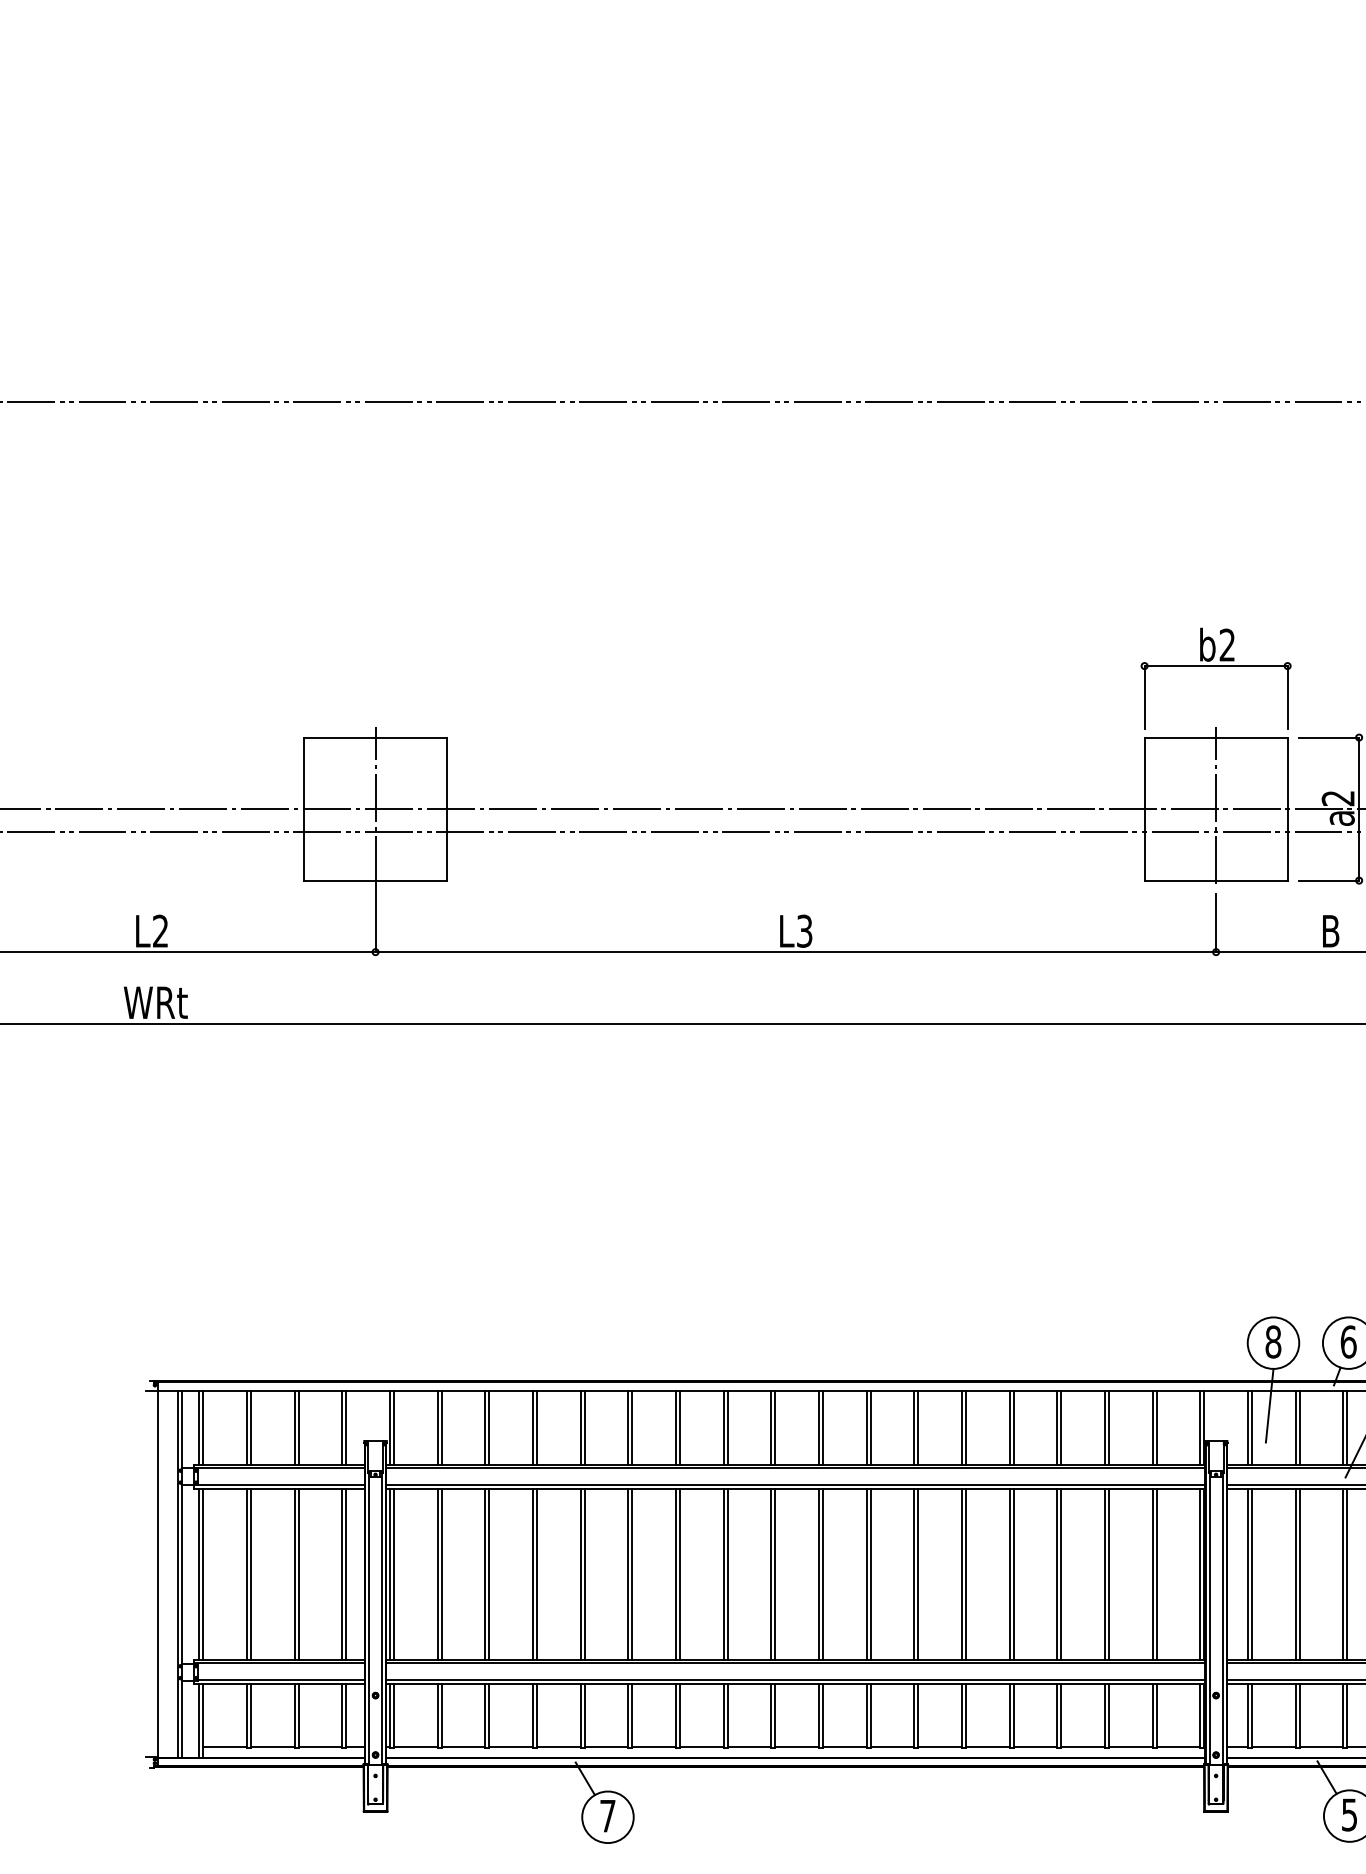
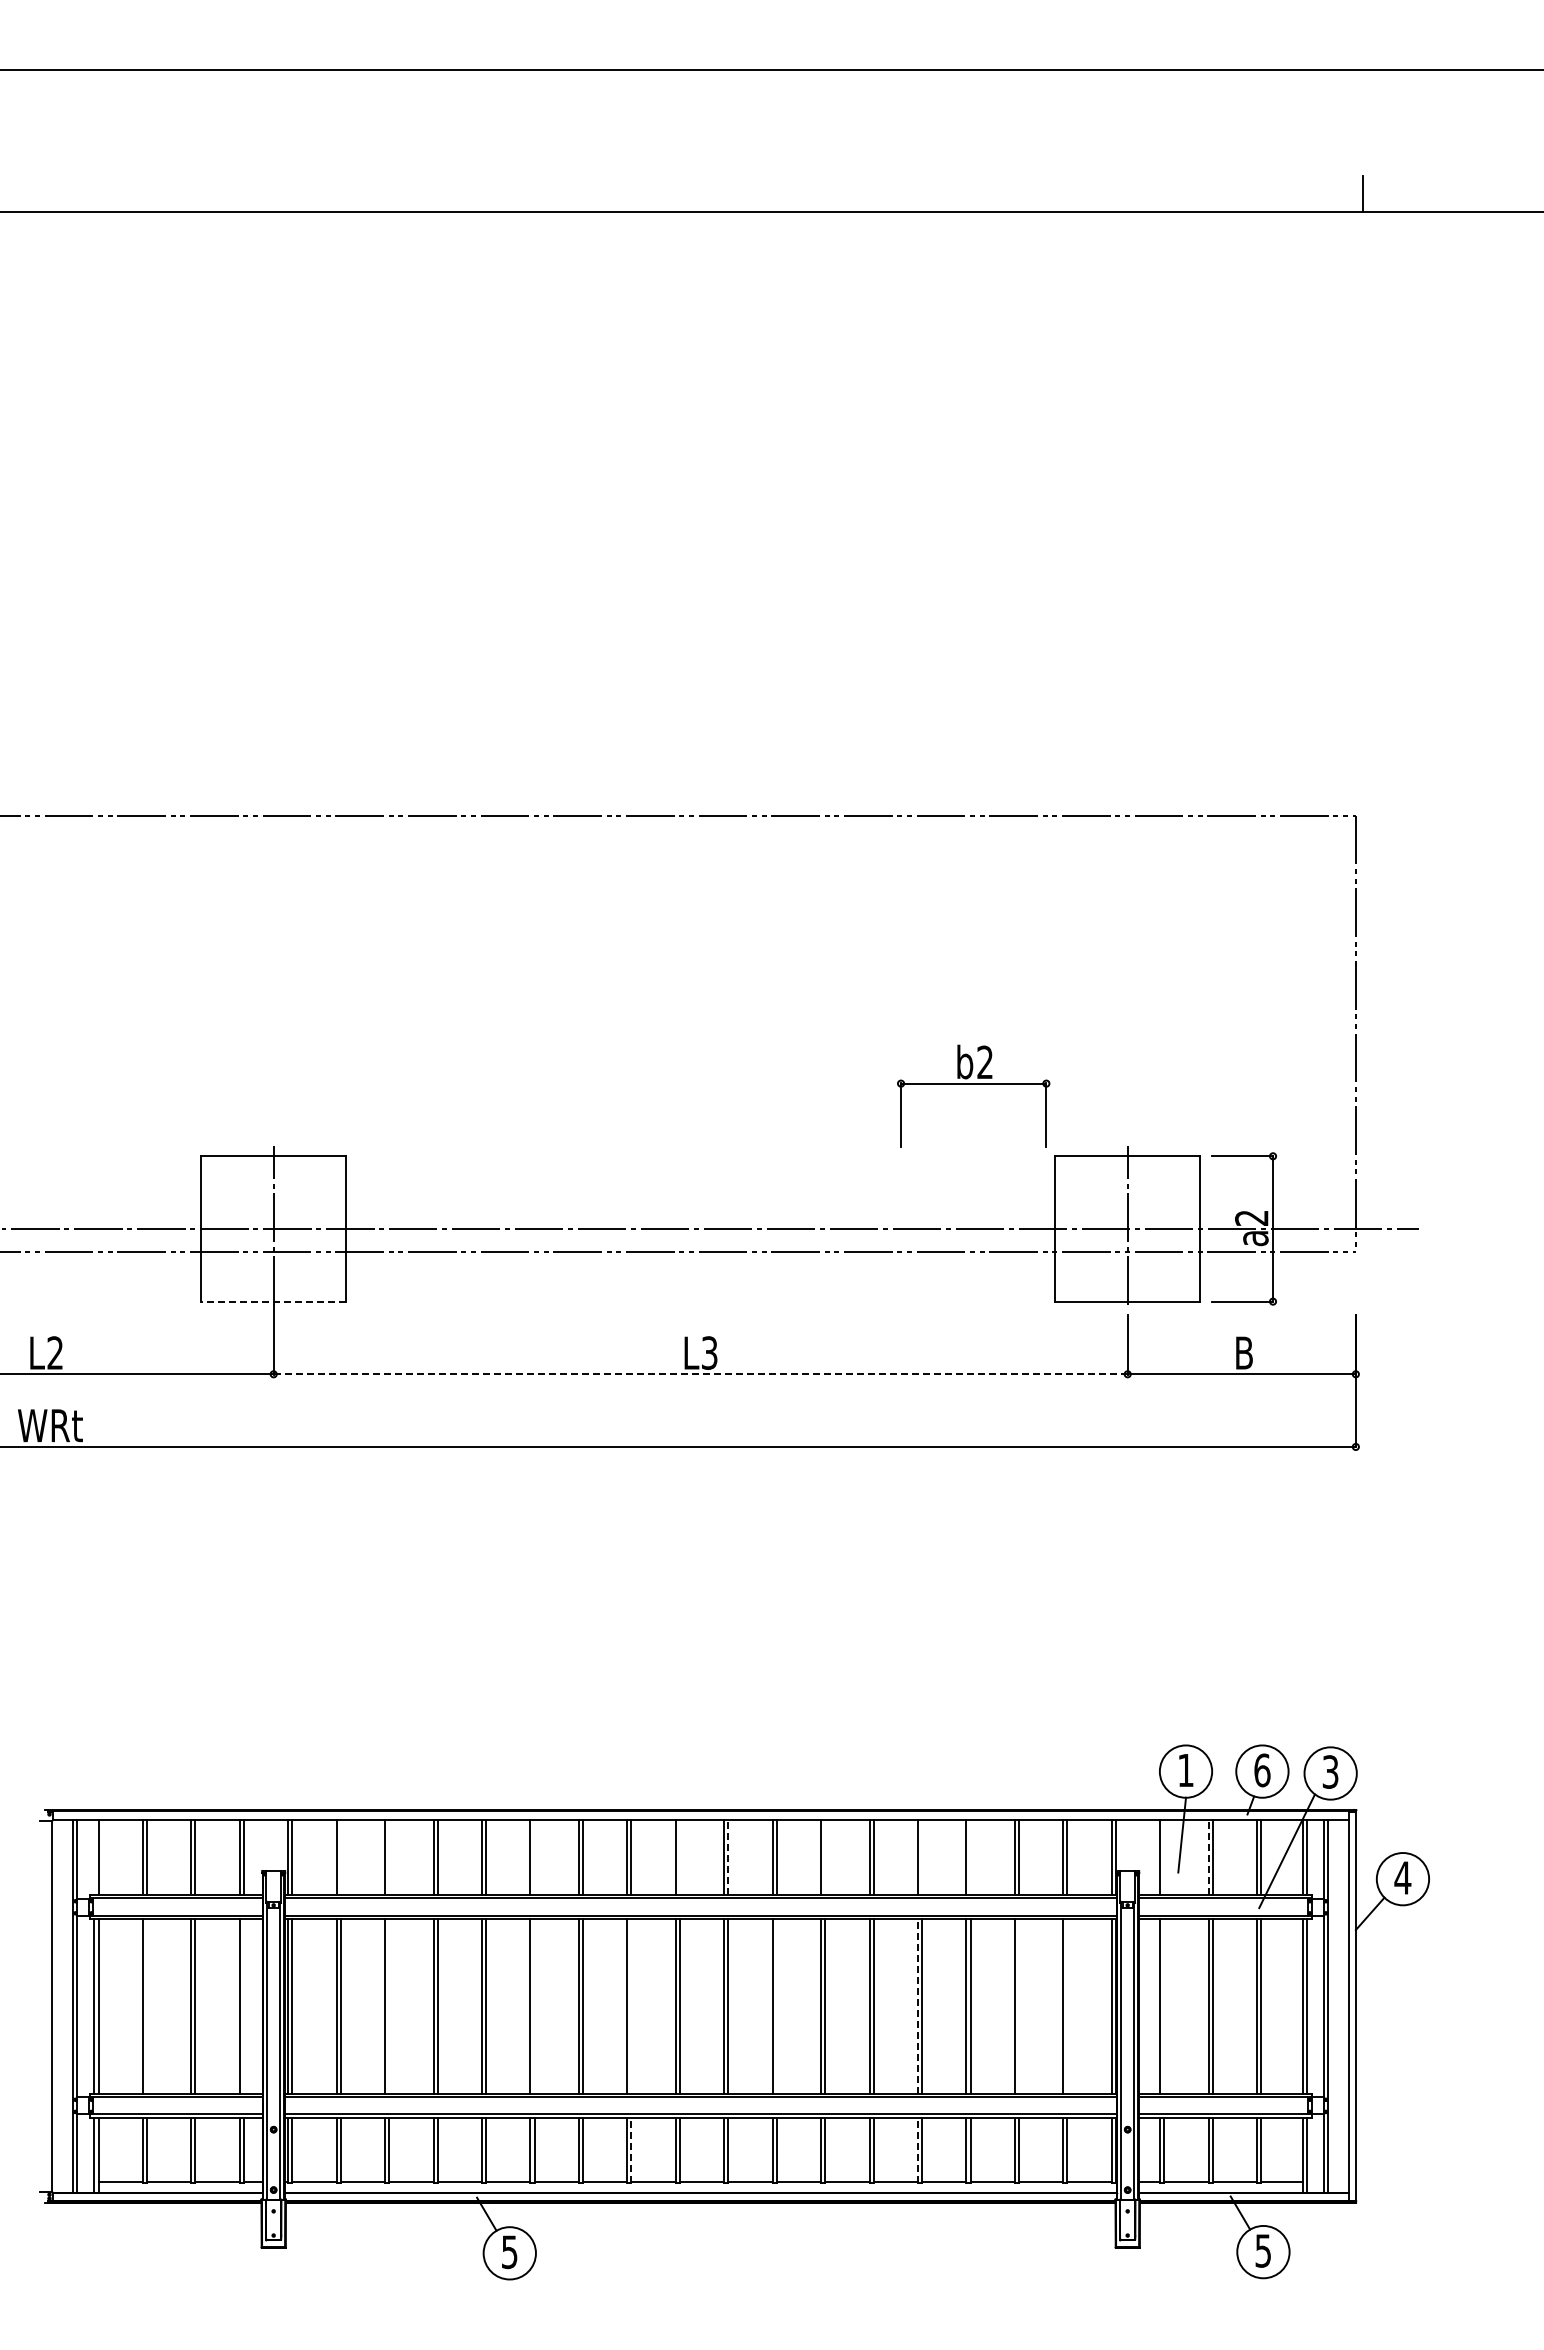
part: (1215, 666) -> (973, 1084), moved
line: (375, 880) -> (273, 1301), solid -> dashed
line: (795, 952) -> (700, 1374), solid -> dashed
text: (1272, 1342) -> (1185, 1770), 8 -> 1
line: (199, 1427) -> (94, 1857), removed
line: (441, 1427) -> (340, 1857), removed
line: (489, 1427) -> (389, 1857), removed
line: (632, 1427) -> (534, 1857), removed
line: (774, 1427) -> (679, 1857), removed
line: (823, 1427) -> (728, 1857), solid -> dashed
line: (918, 1427) -> (825, 1857), removed
line: (1014, 1427) -> (922, 1857), removed
line: (1061, 1427) -> (970, 1857), removed
line: (1252, 1427) -> (1164, 1857), removed
line: (1295, 1427) -> (1208, 1857), solid -> dashed
line: (251, 1574) -> (147, 2006), removed
line: (345, 1574) -> (243, 2006), removed
line: (489, 1574) -> (389, 2006), removed
line: (632, 1574) -> (534, 2006), removed
line: (727, 1574) -> (631, 2006), removed
line: (870, 1574) -> (776, 2006), removed
line: (1009, 1574) -> (917, 2006), solid -> dashed
line: (1108, 1574) -> (1018, 2006), removed
line: (1156, 1574) -> (1067, 2006), removed
line: (1252, 1574) -> (1164, 2006), removed
line: (727, 1715) -> (631, 2149), solid -> dashed
line: (1009, 1715) -> (917, 2149), solid -> dashed
text: (607, 1816) -> (509, 2252), 7 -> 5

